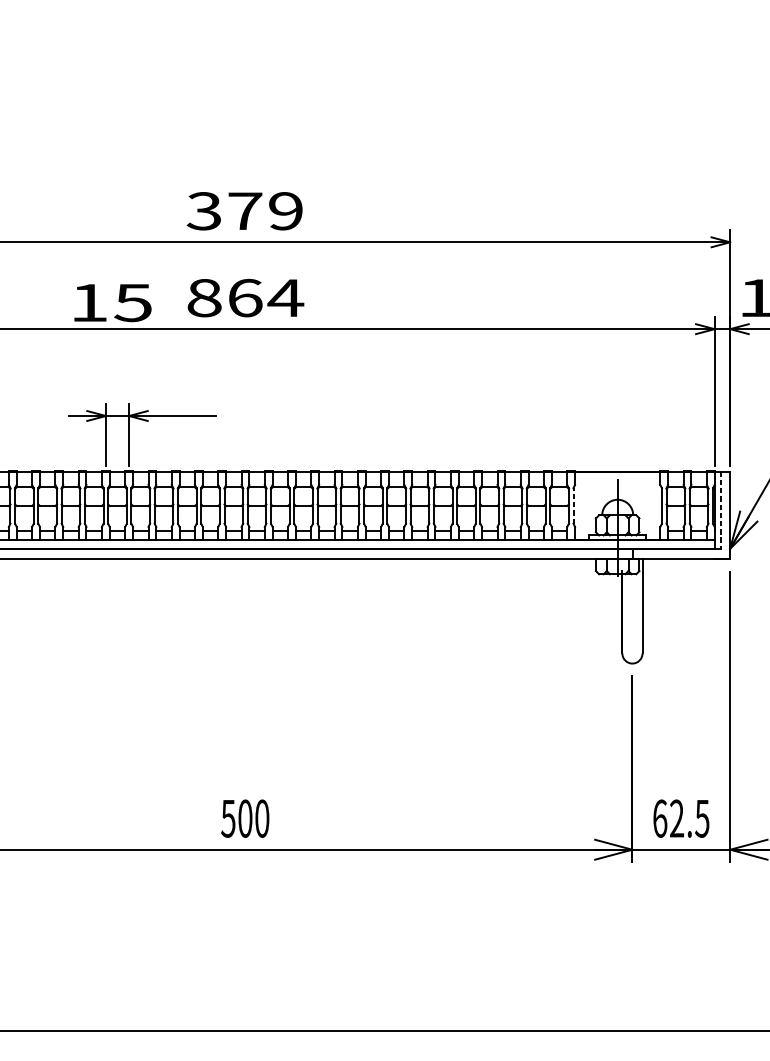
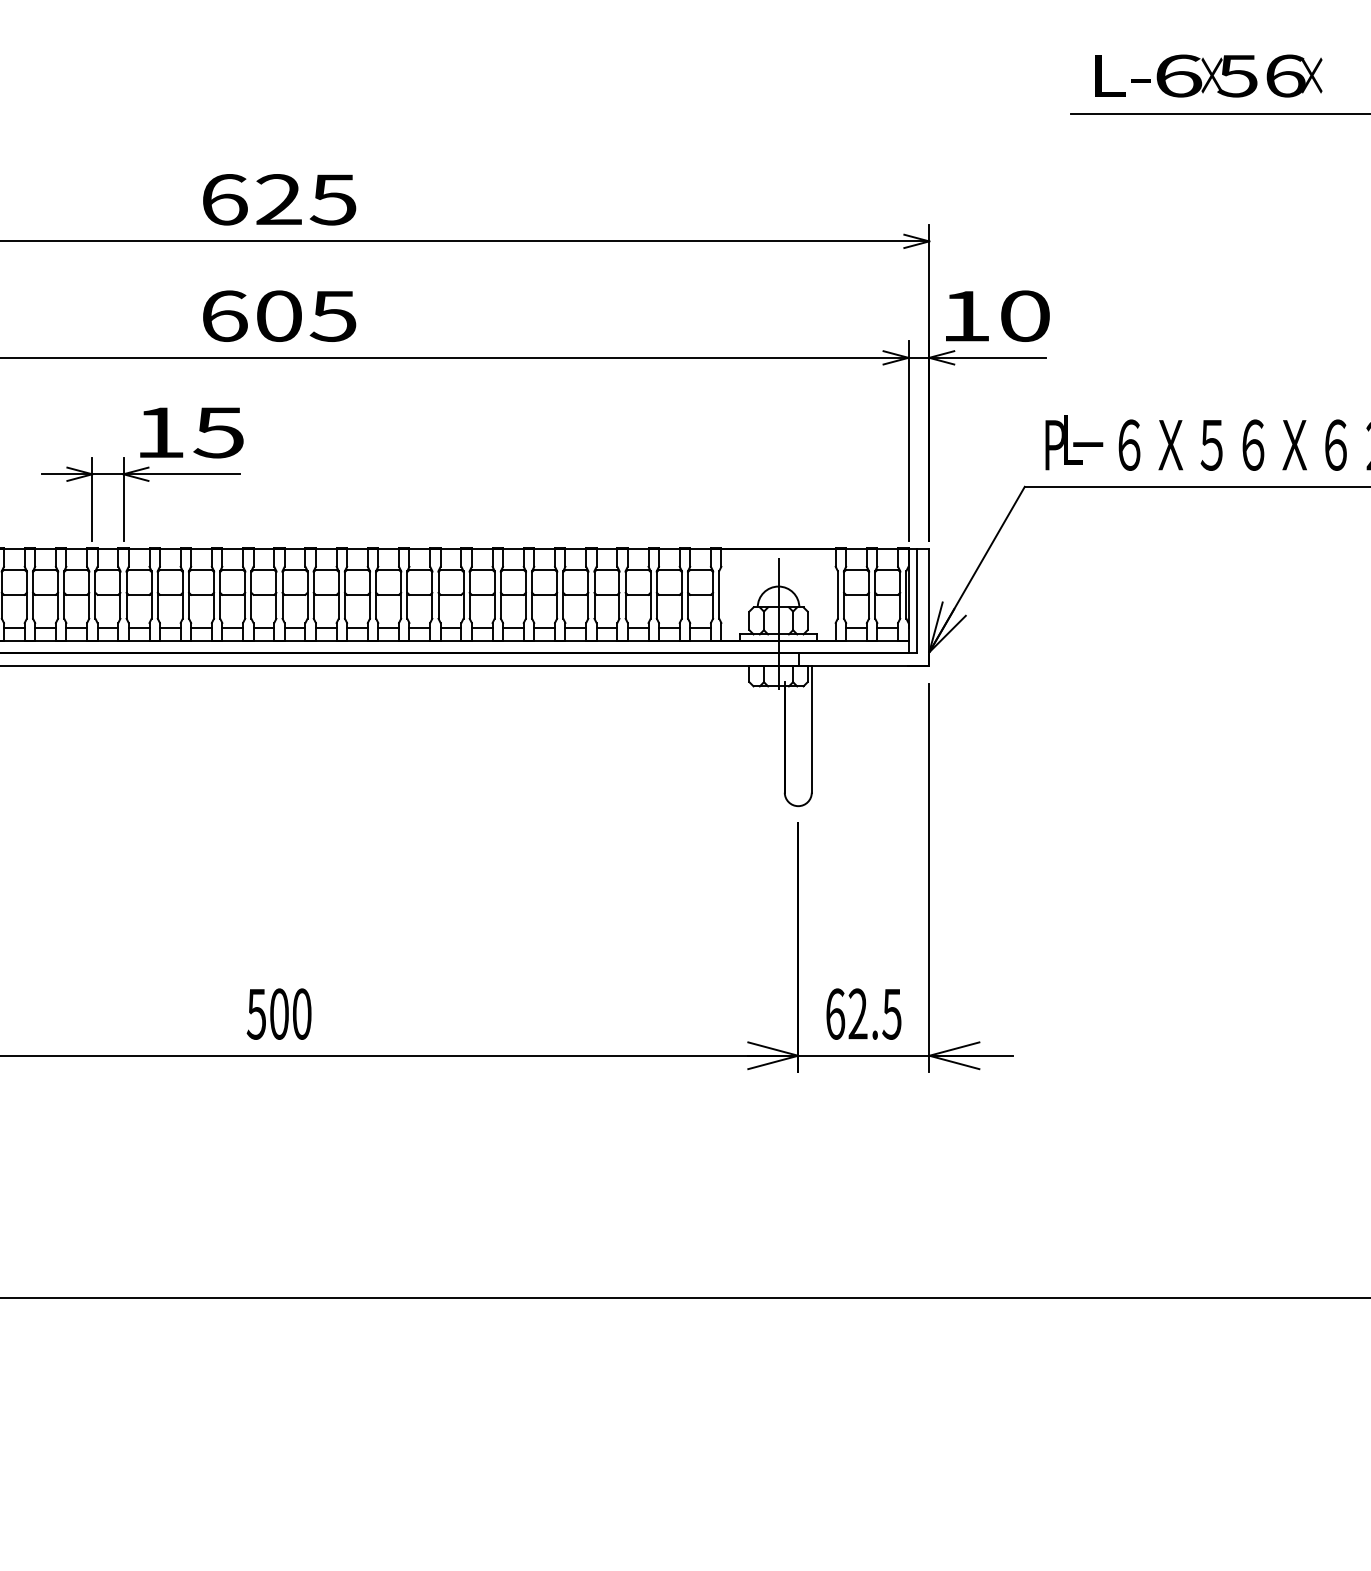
text: (244, 211) -> (278, 199), 379 -> 625
text: (246, 297) -> (280, 315), 864 -> 605
text: (112, 302) -> (191, 432), moved
line: (573, 505) -> (719, 594), dashed -> solid
line: (720, 510) -> (916, 601), dashed -> solid

